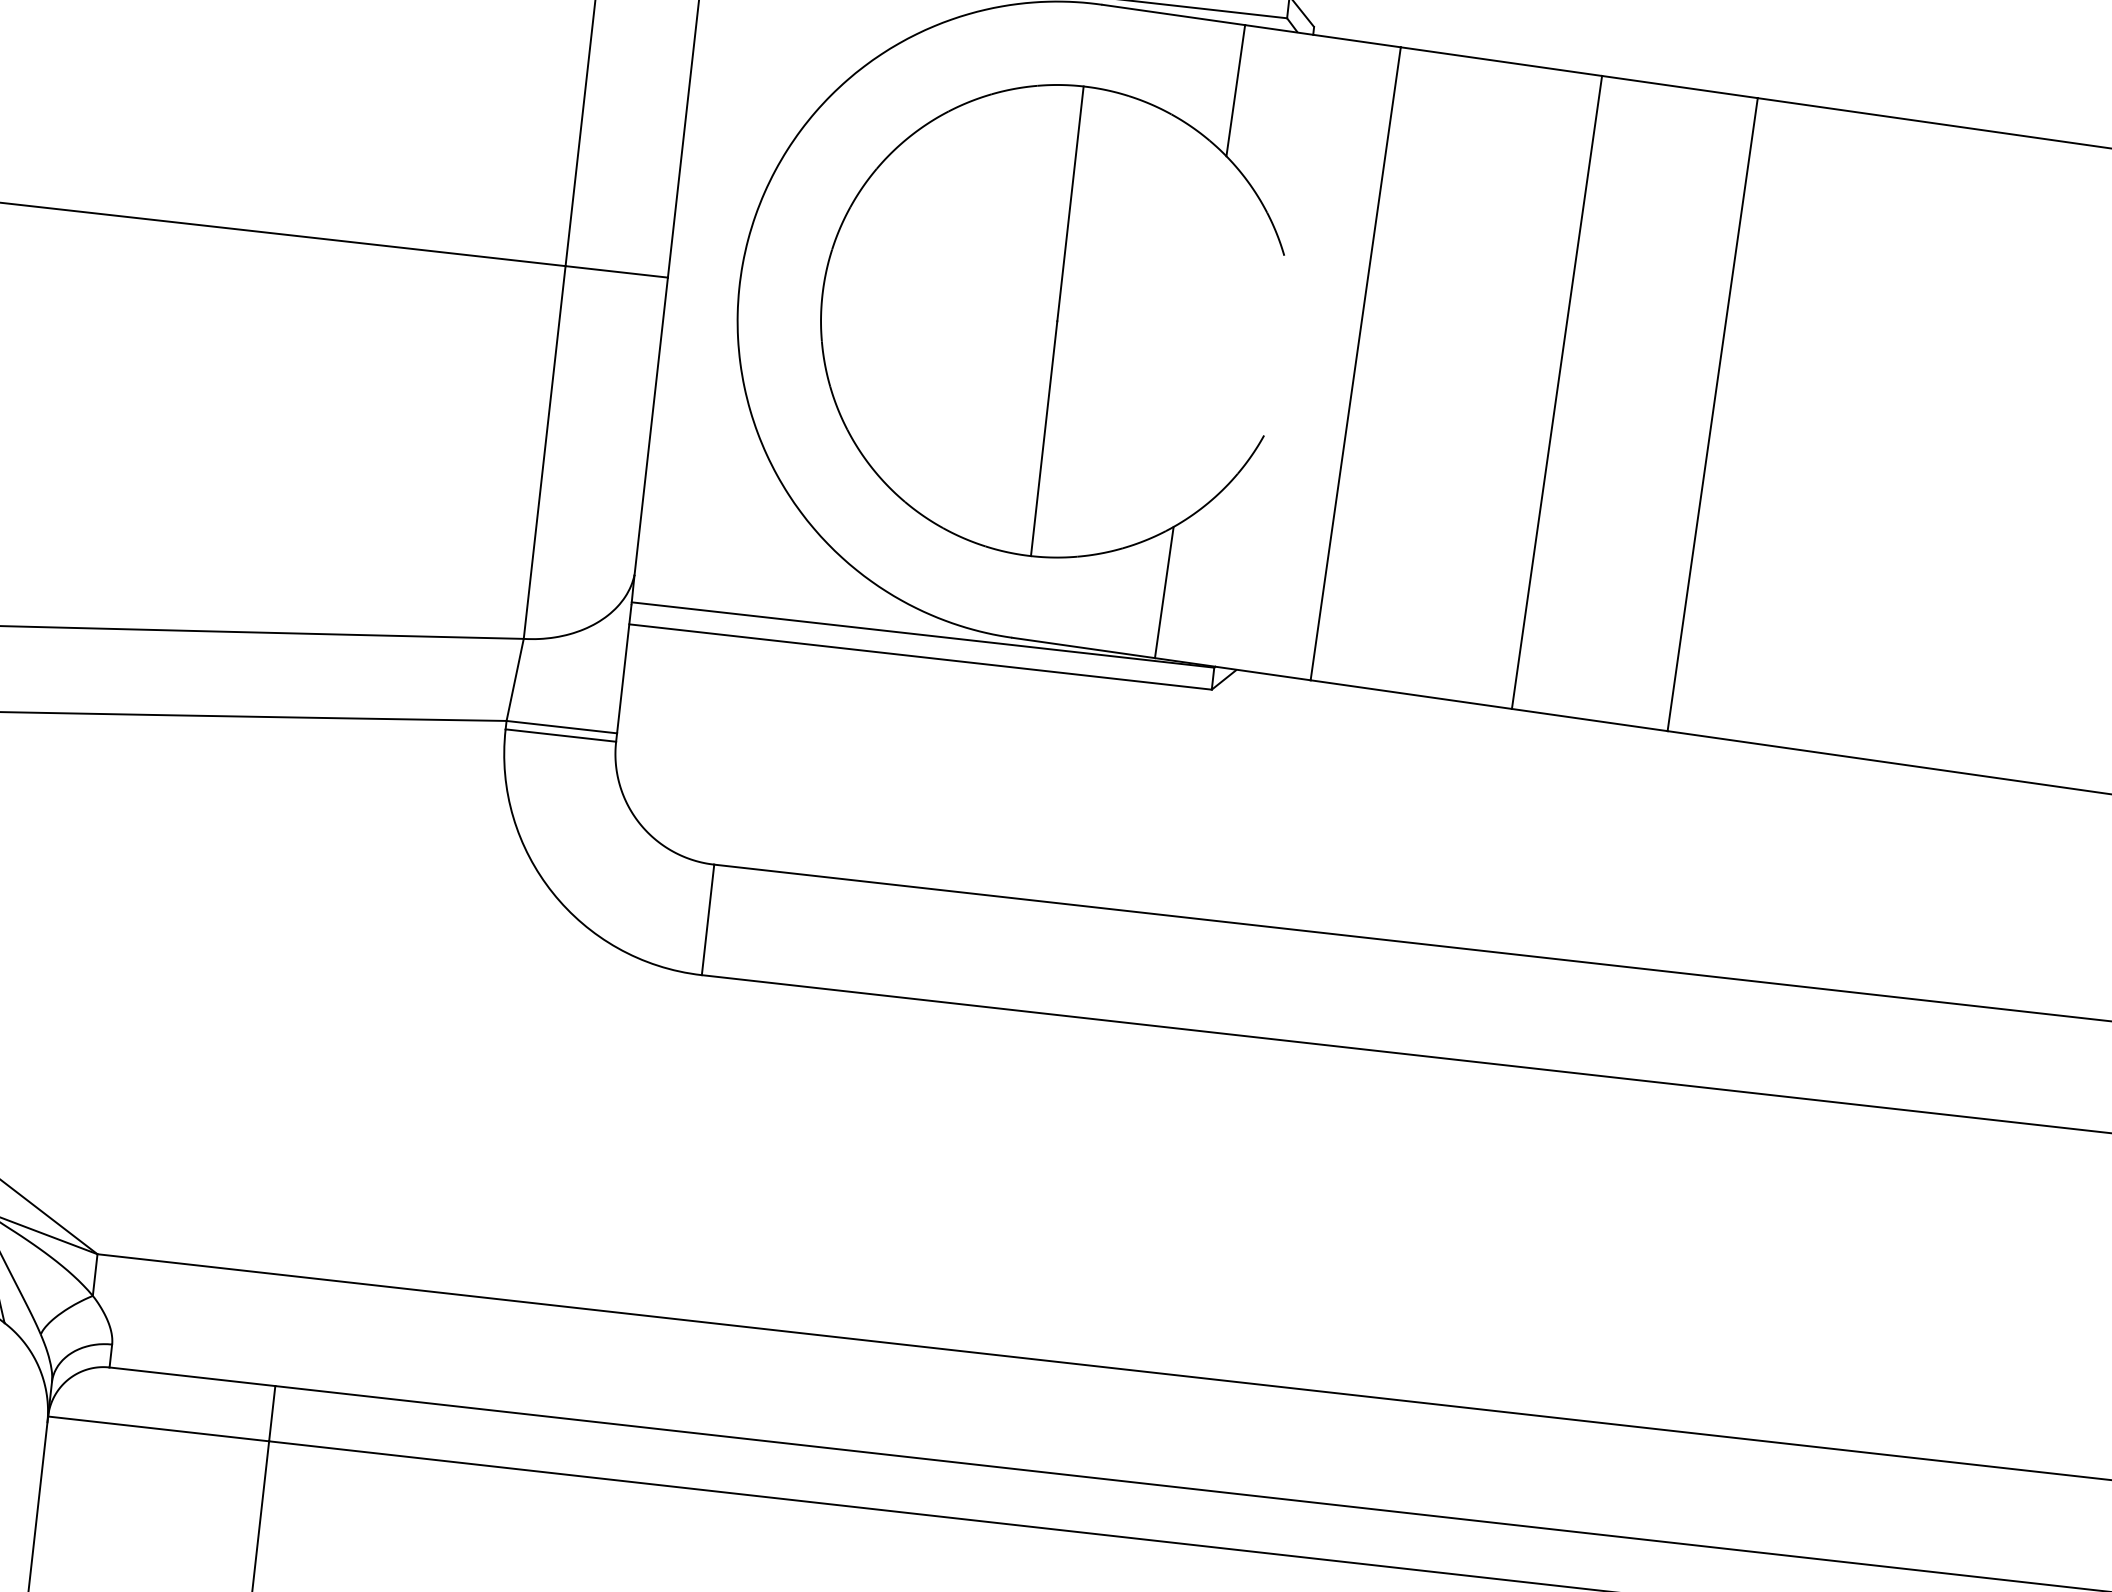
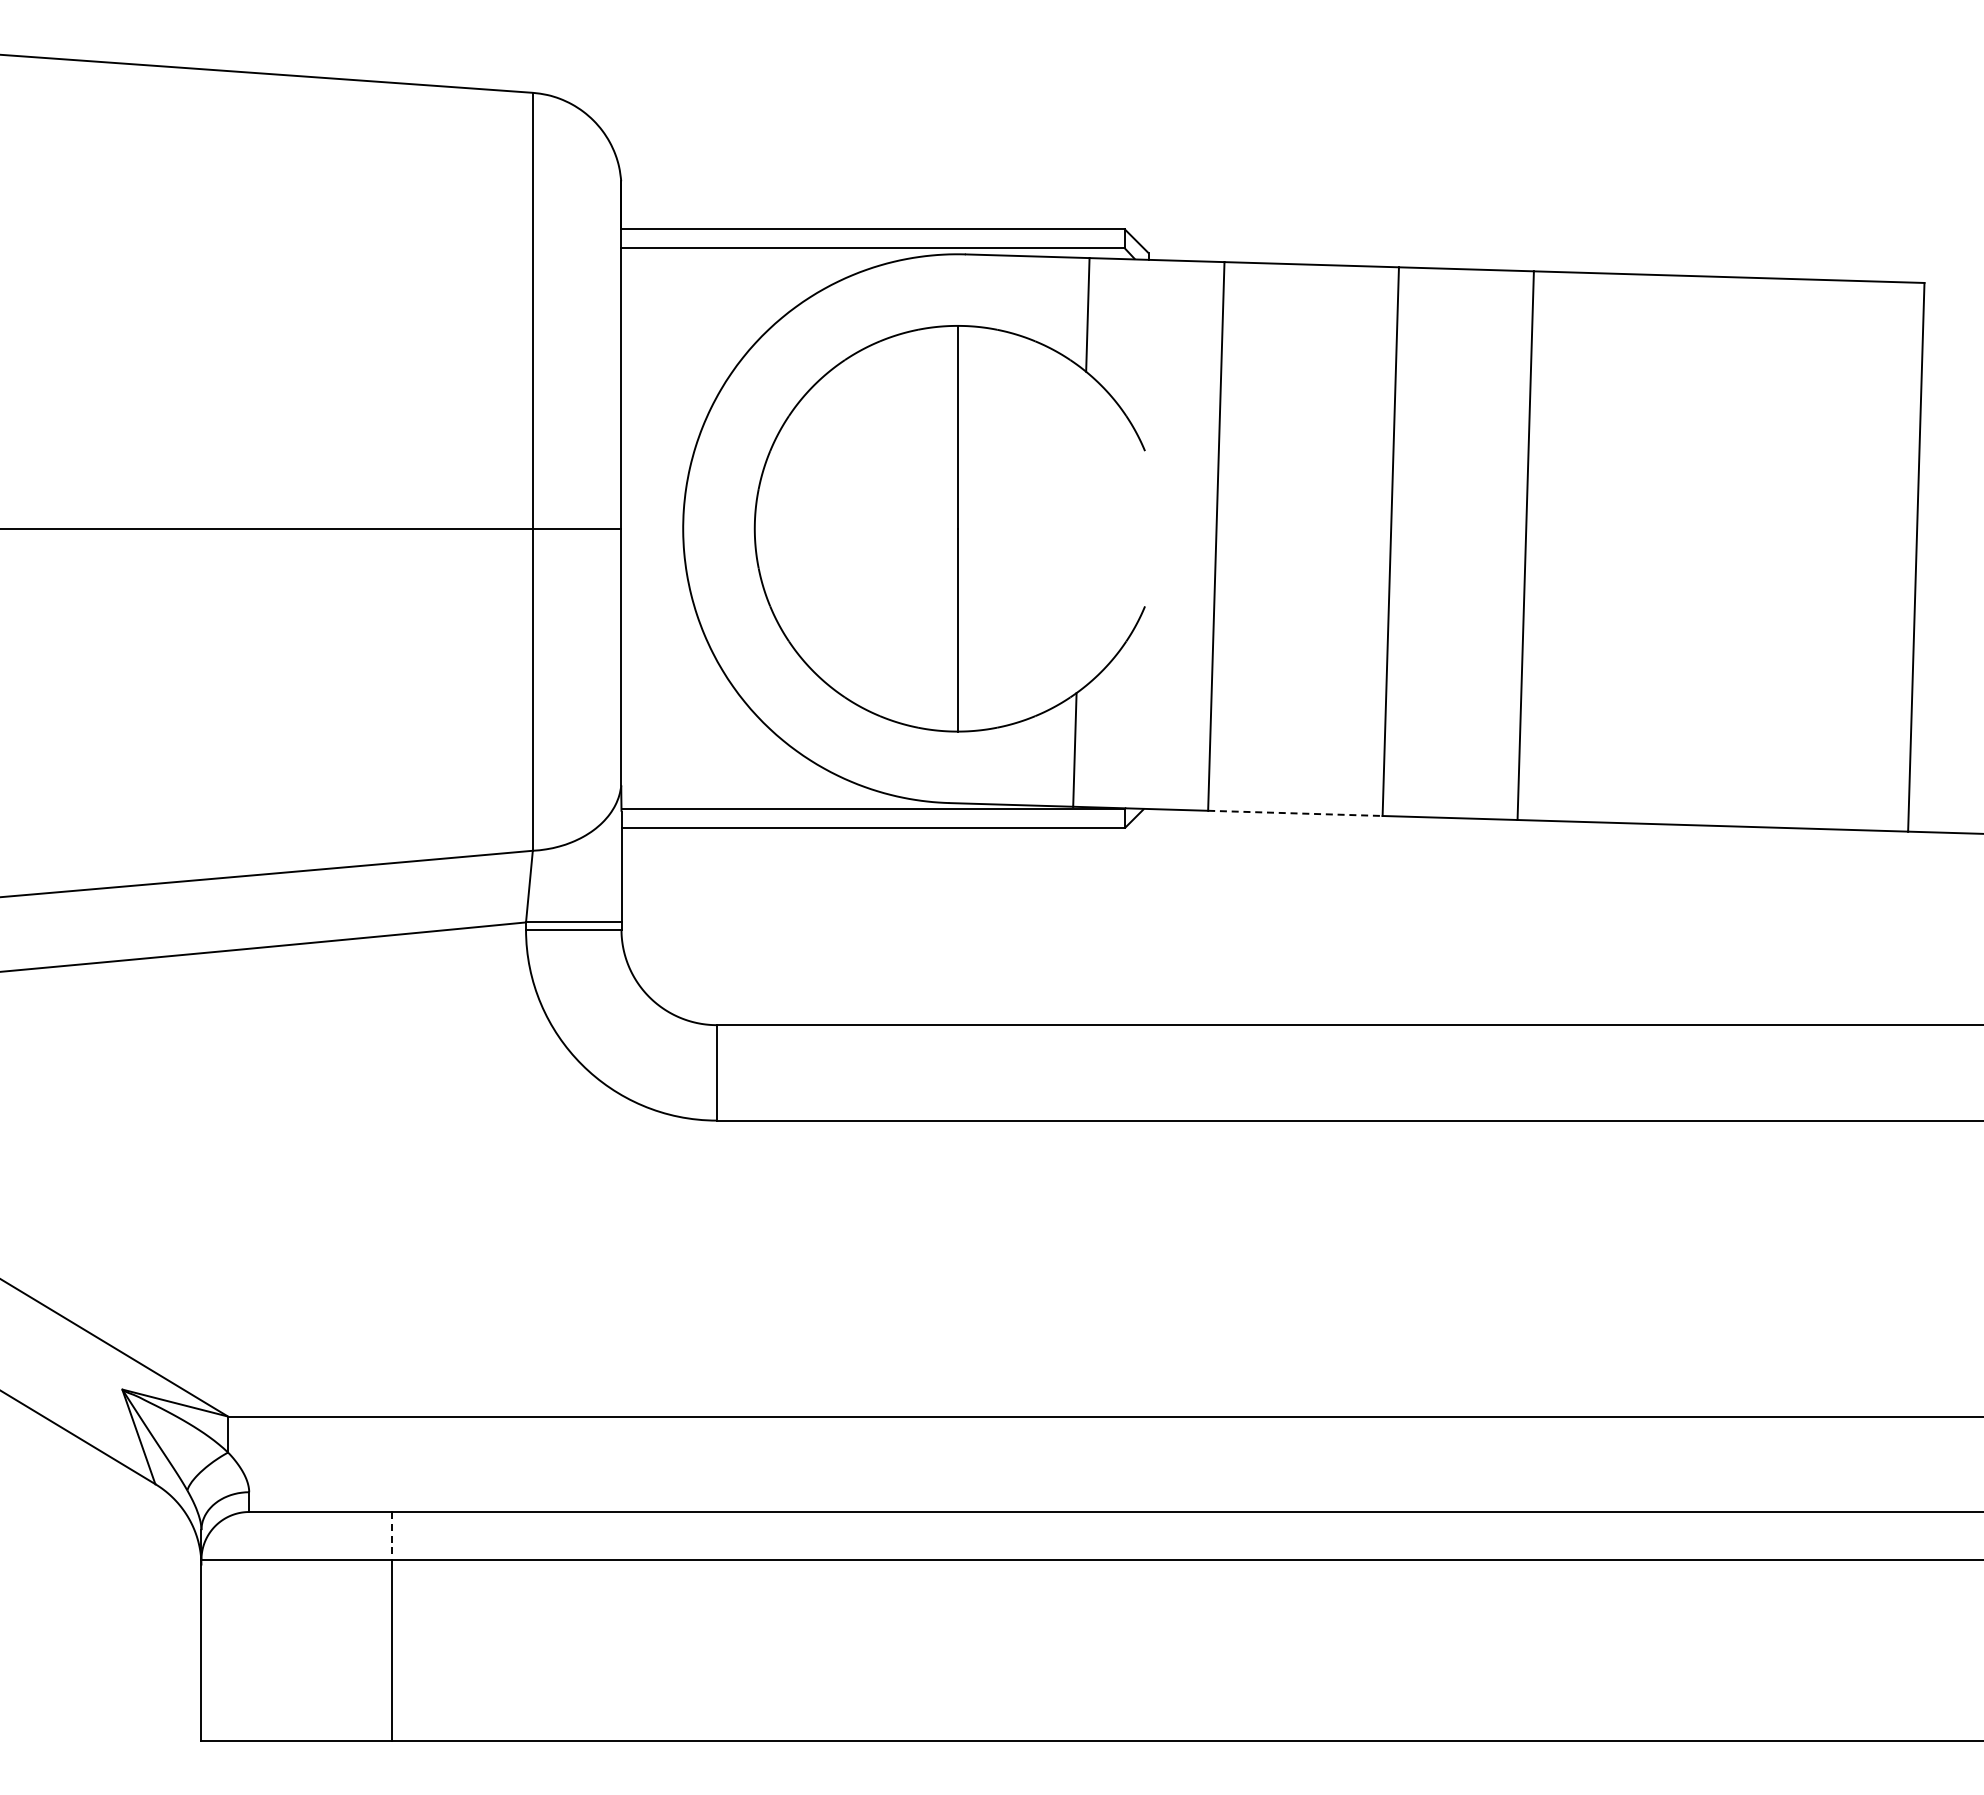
line: (1411, 694) -> (1295, 813), solid -> dashed
line: (272, 1413) -> (392, 1535), solid -> dashed

